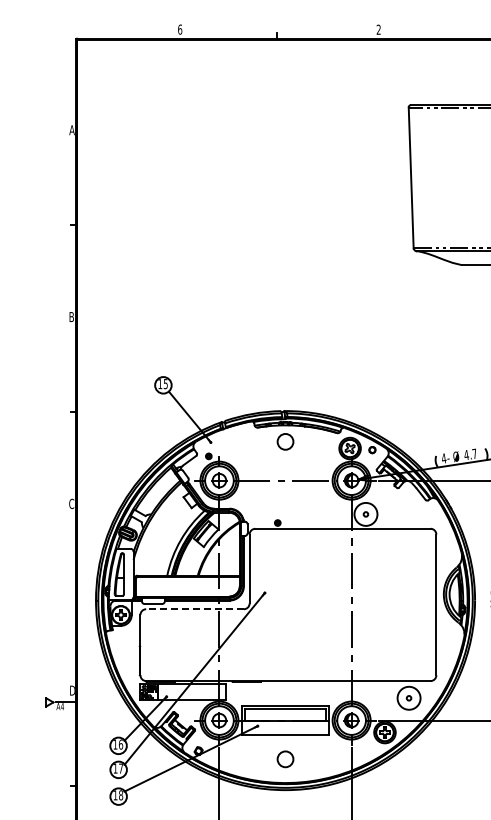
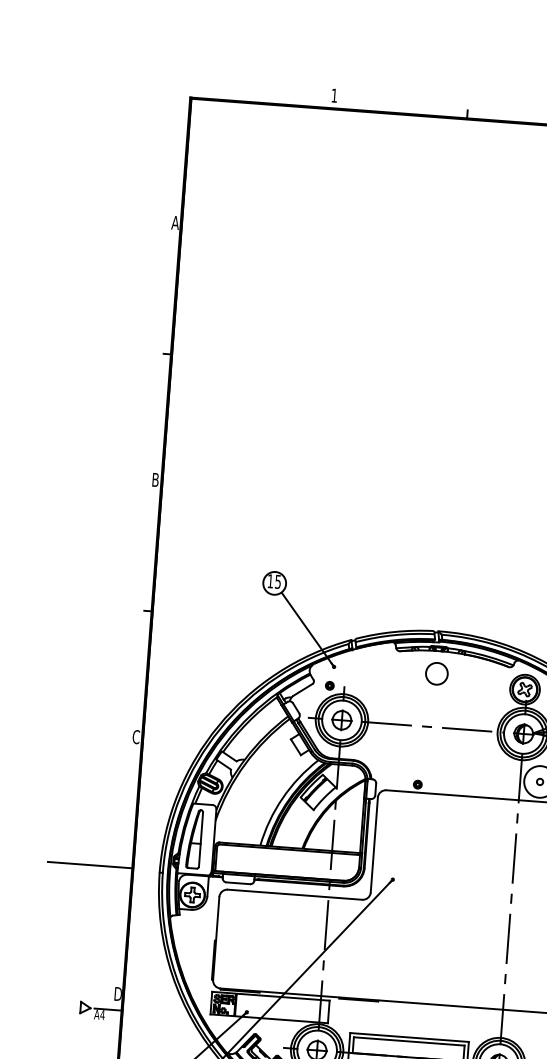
text: (180, 29) -> (335, 95), 6 -> 1
line: (45, 598) -> (90, 864), added
line: (195, 609) -> (295, 895), dashed -> solid

